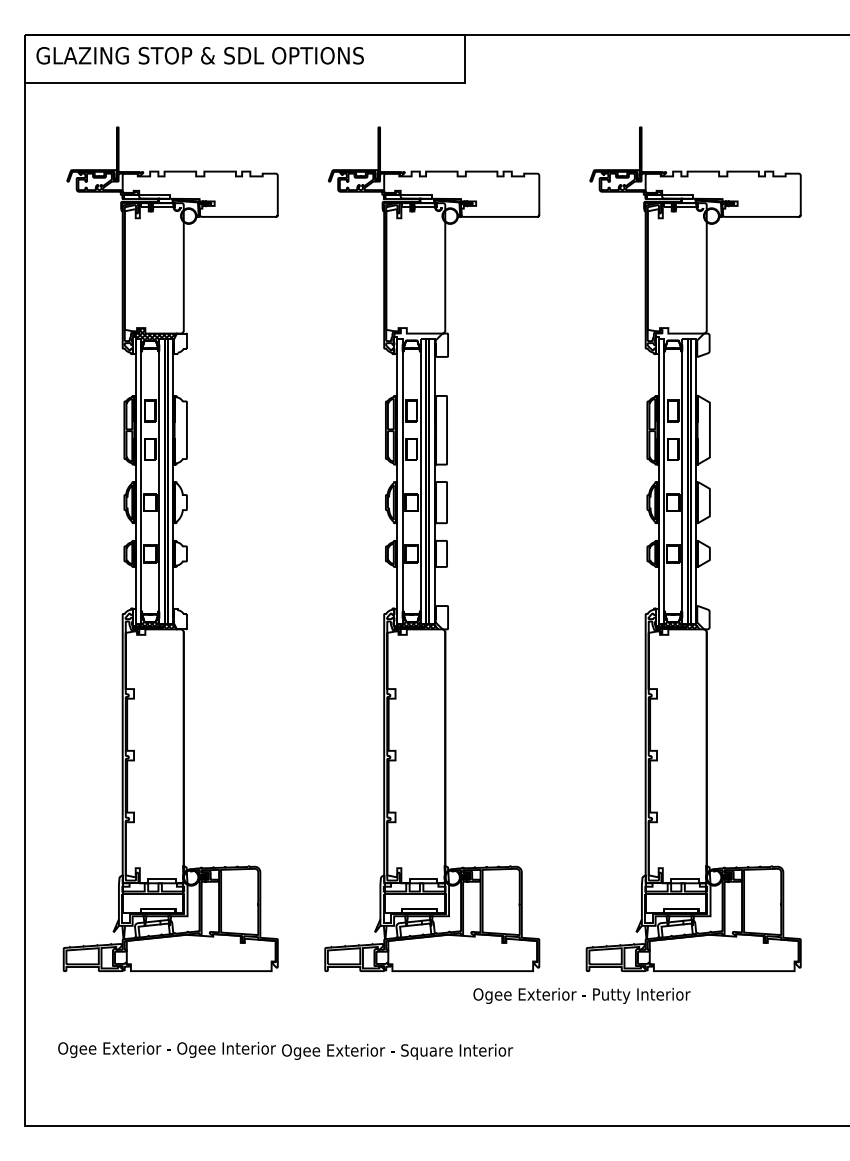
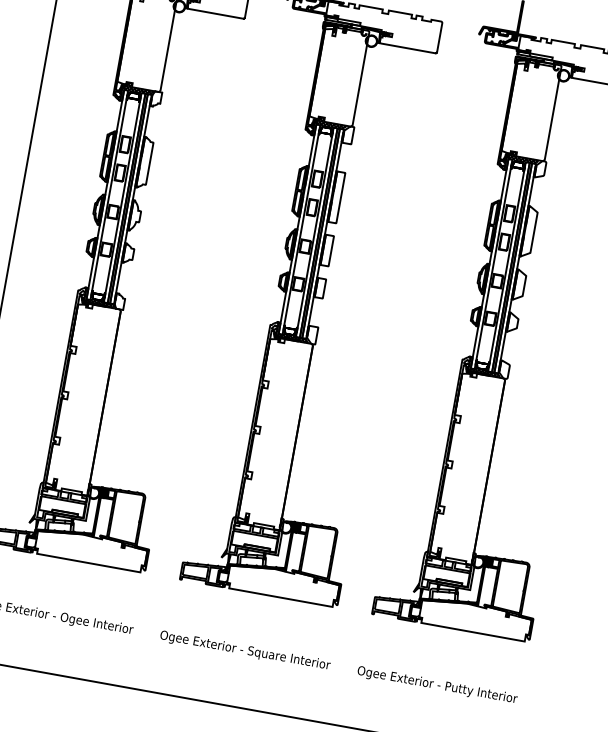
hatch: (416, 336) -> (330, 125), added
hatch: (677, 336) -> (522, 159), added
text: (581, 995) -> (437, 685), moved
text: (397, 1051) -> (245, 650), moved

